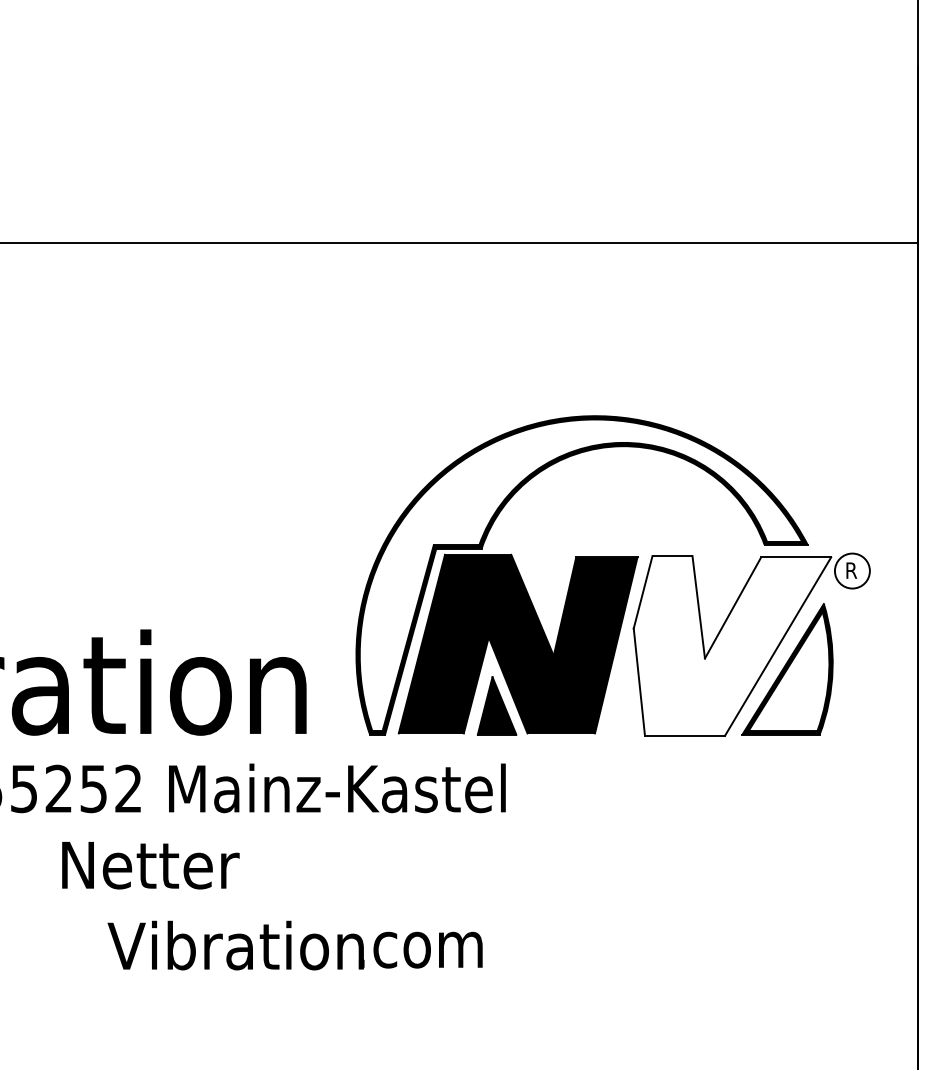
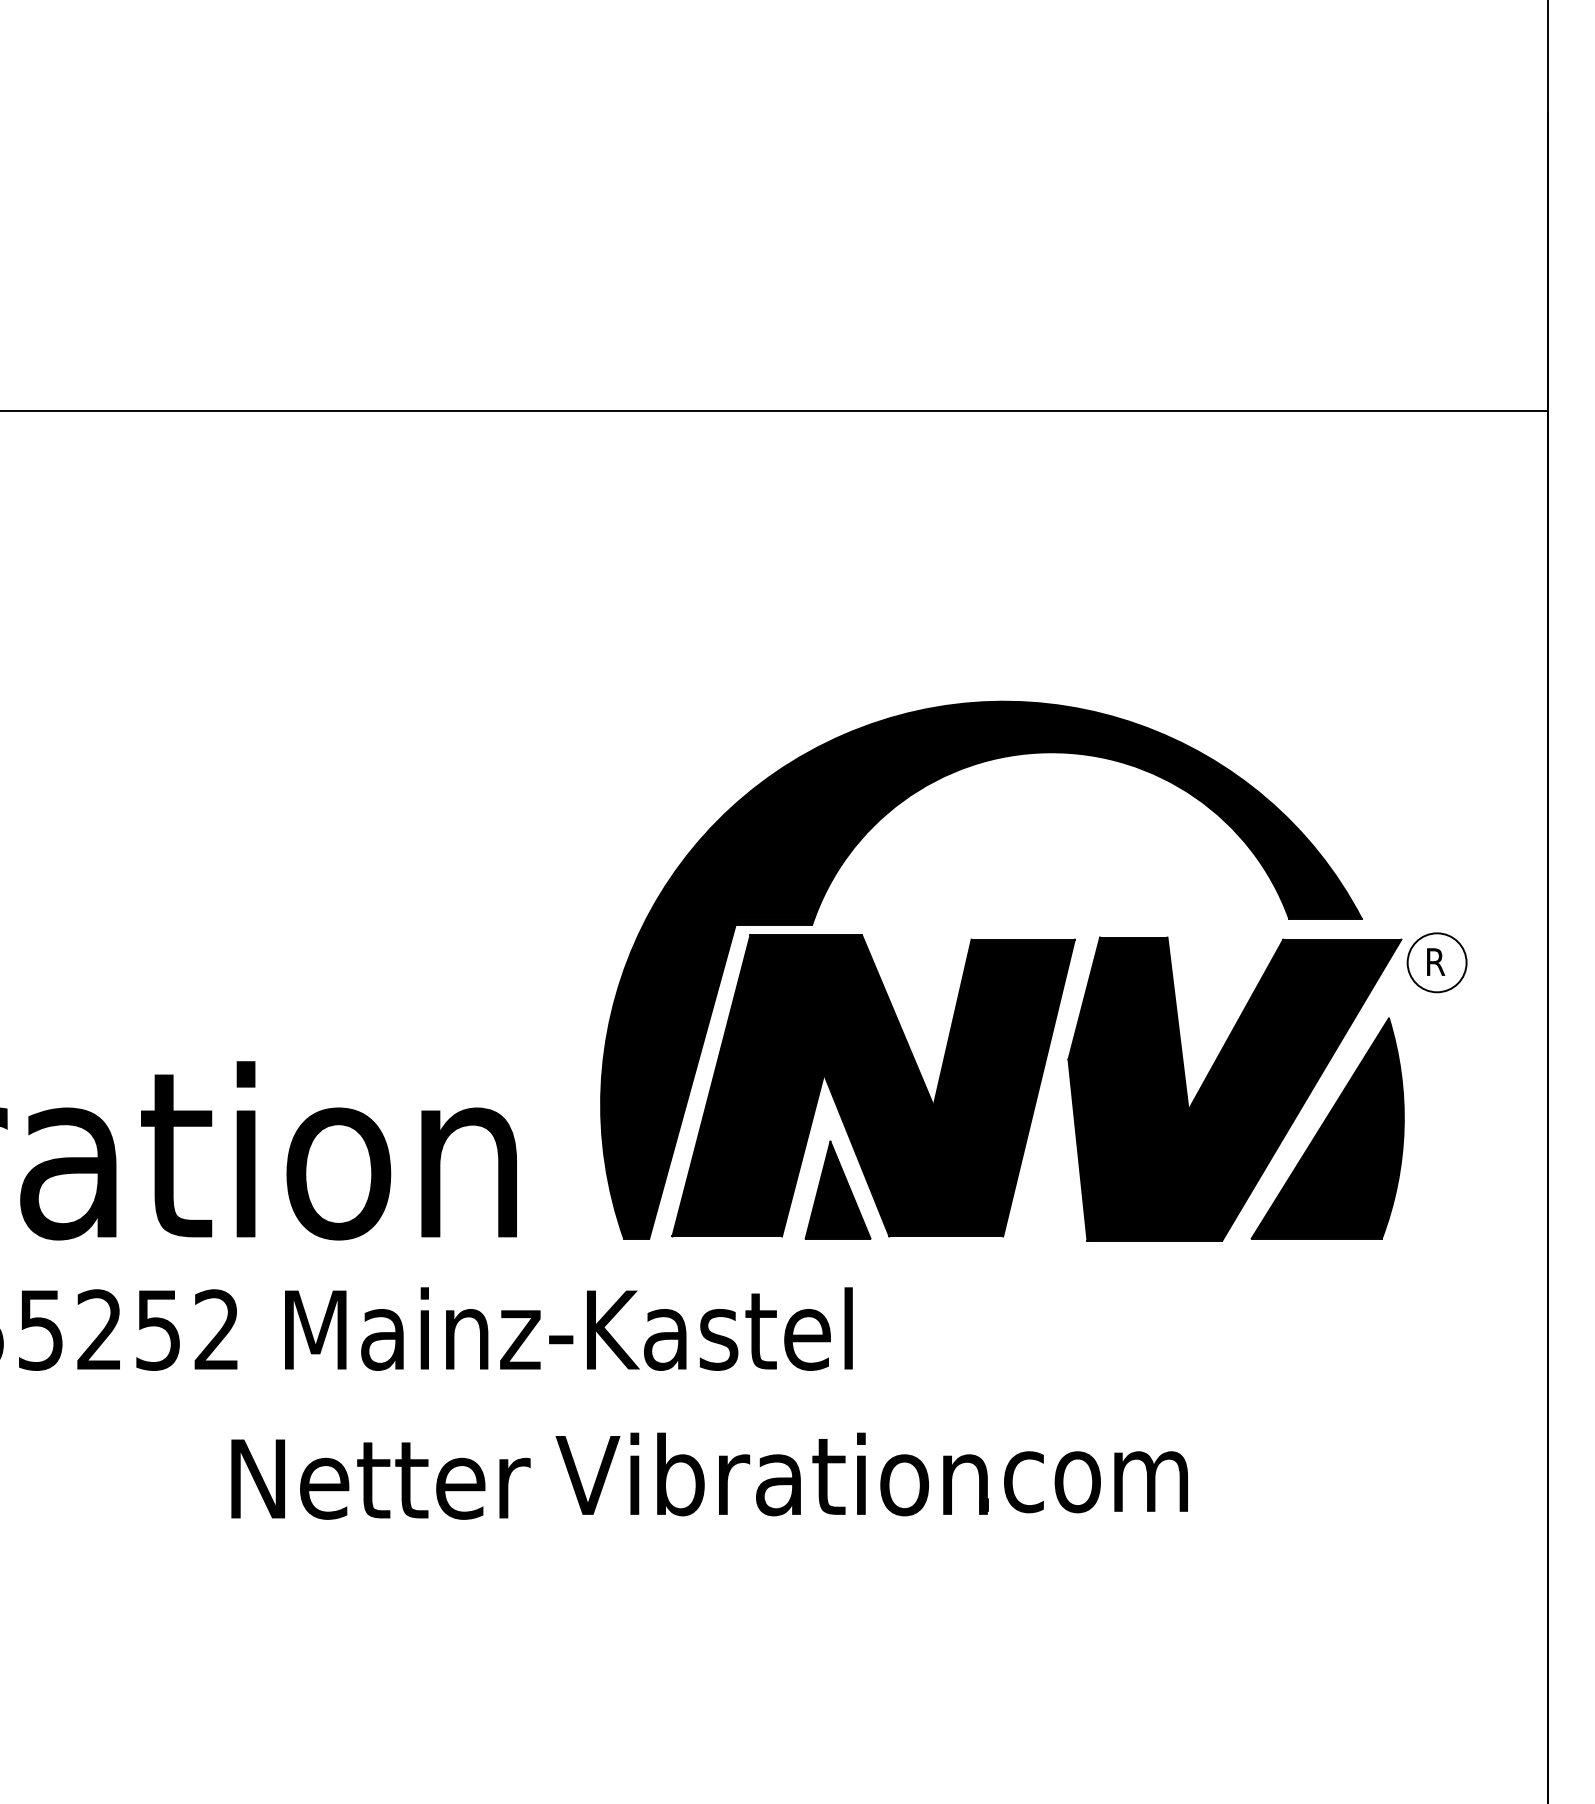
fill: (580, 575) -> (978, 970), added
fill: (732, 645) -> (1234, 1088), added
fill: (788, 671) -> (1329, 1132), added
text: (150, 865) -> (380, 1479), moved
text: (294, 945) -> (870, 1474), moved

